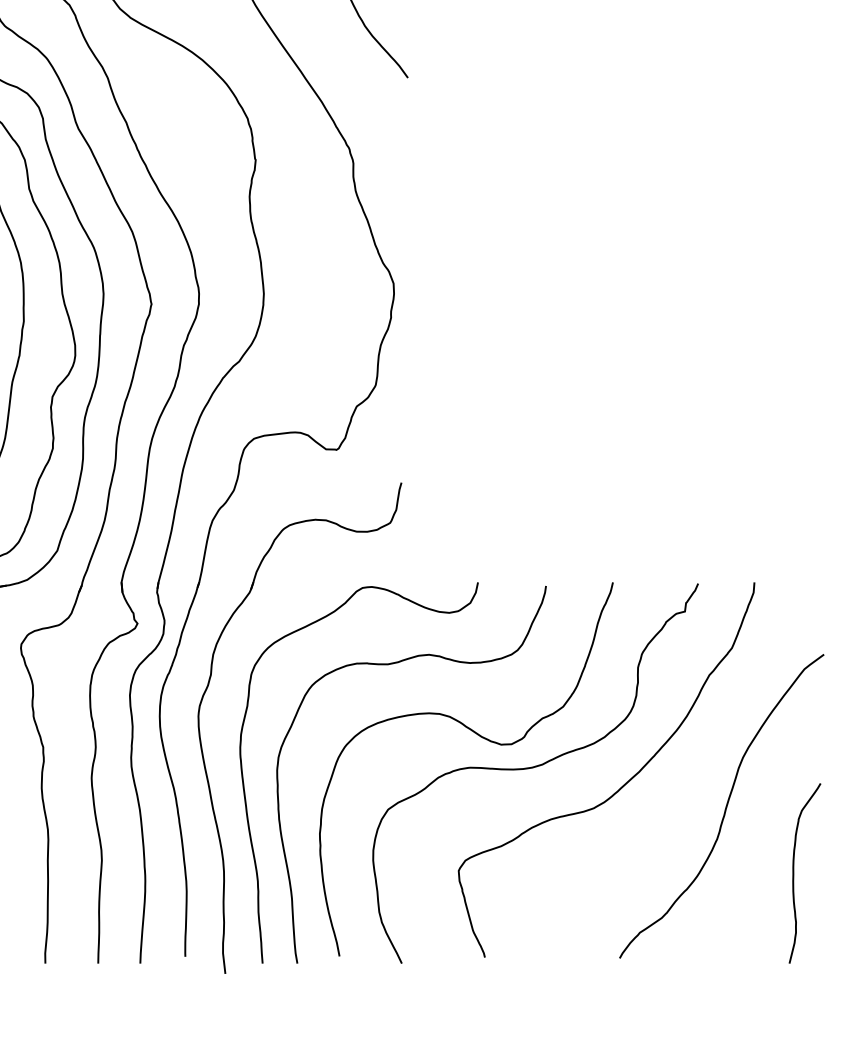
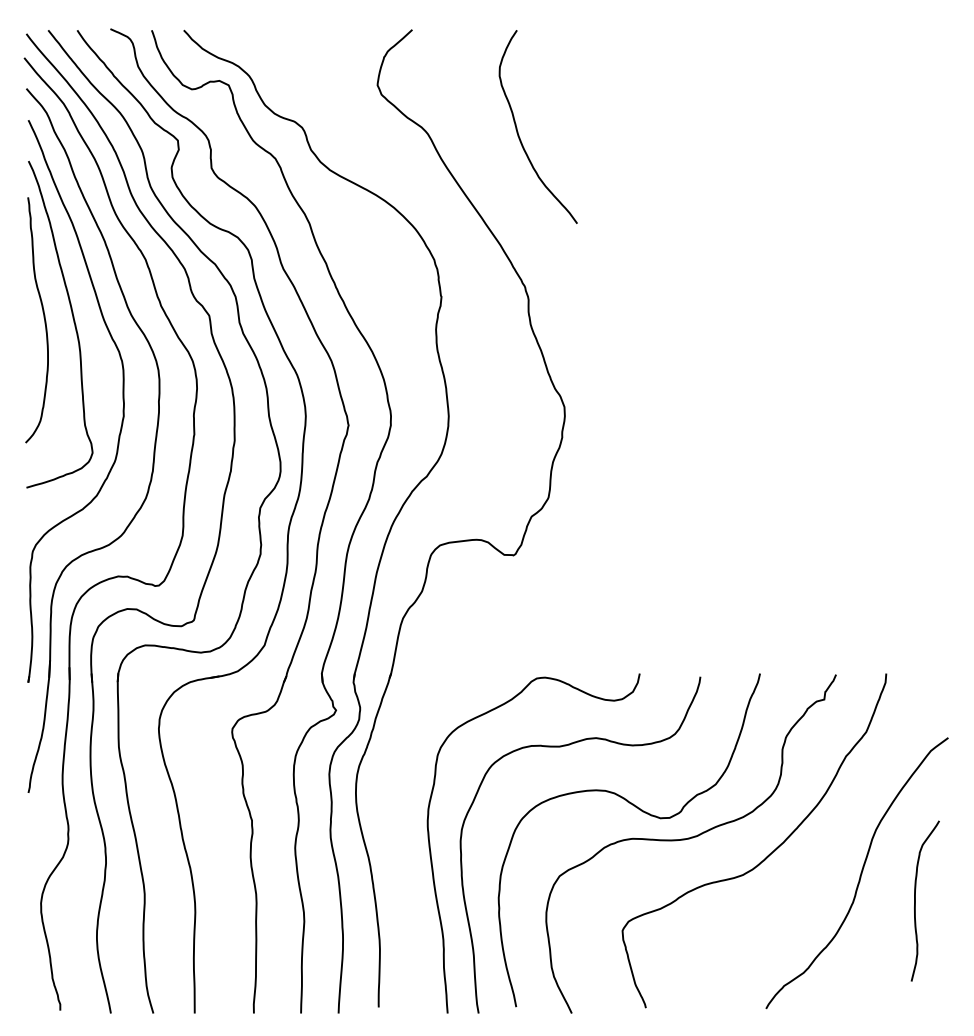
part: (201, 741) -> (393, 815), removed
curve: (793, 872) -> (915, 900), moved

